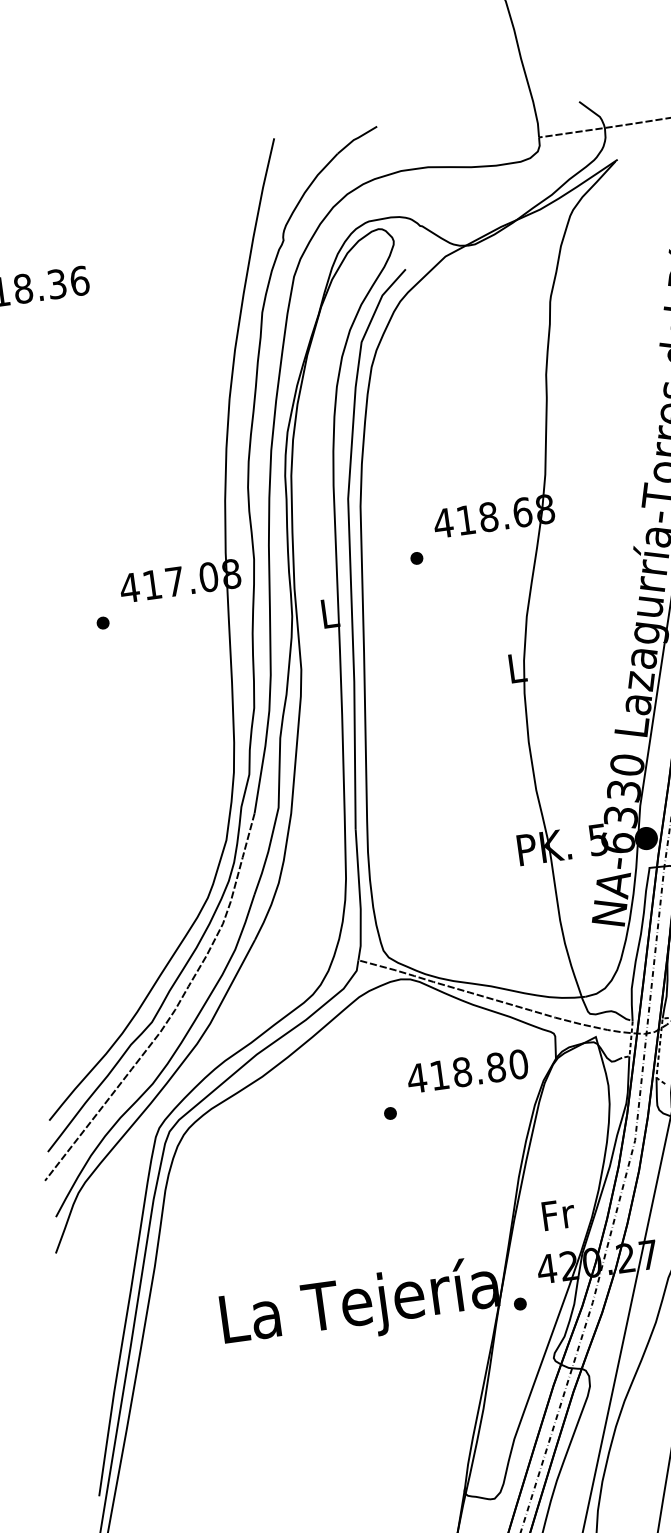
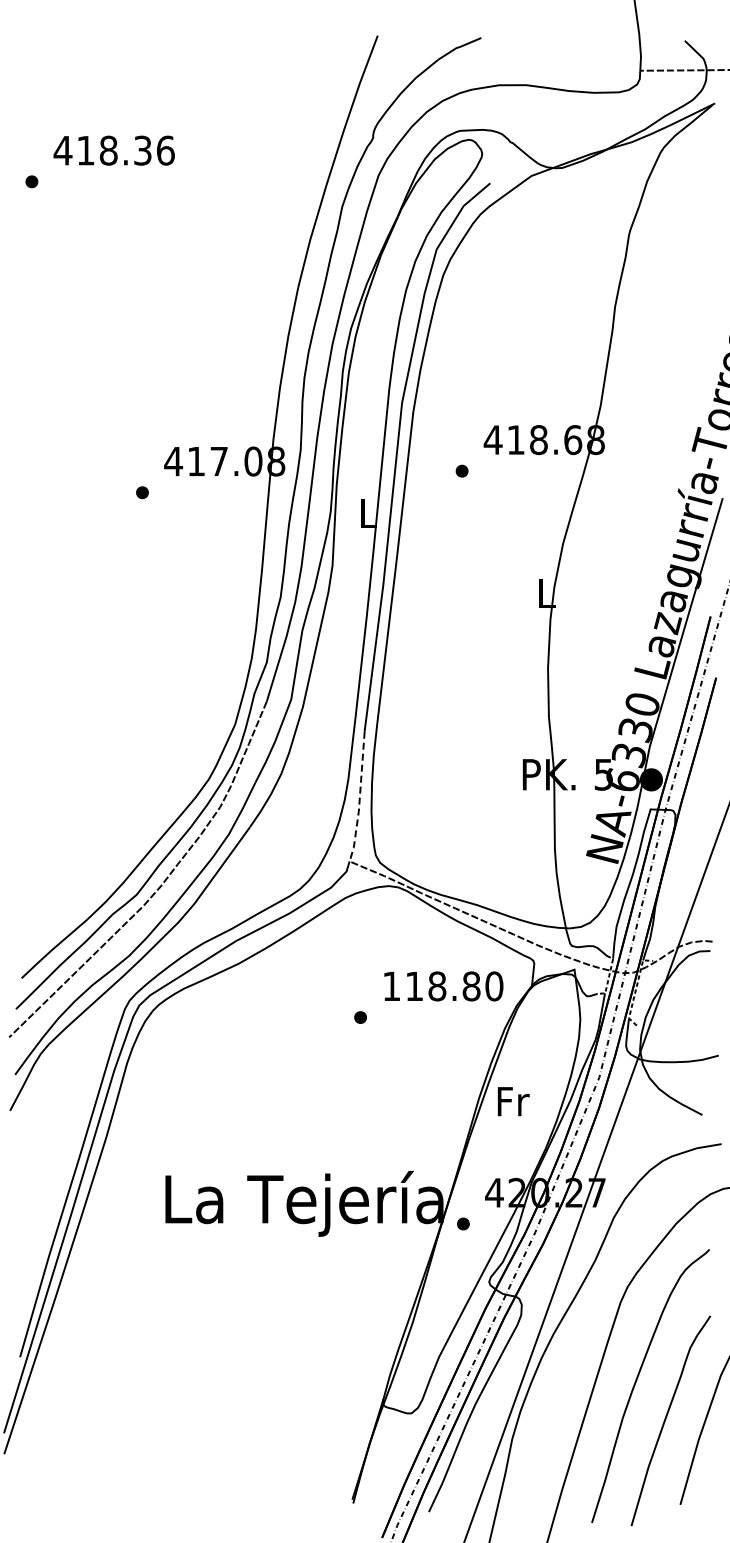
line: (359, 896) -> (359, 798), solid -> dashed
text: (416, 1077) -> (391, 985), 418.80 -> 118.80
text: (558, 1214) -> (513, 1101), moved

